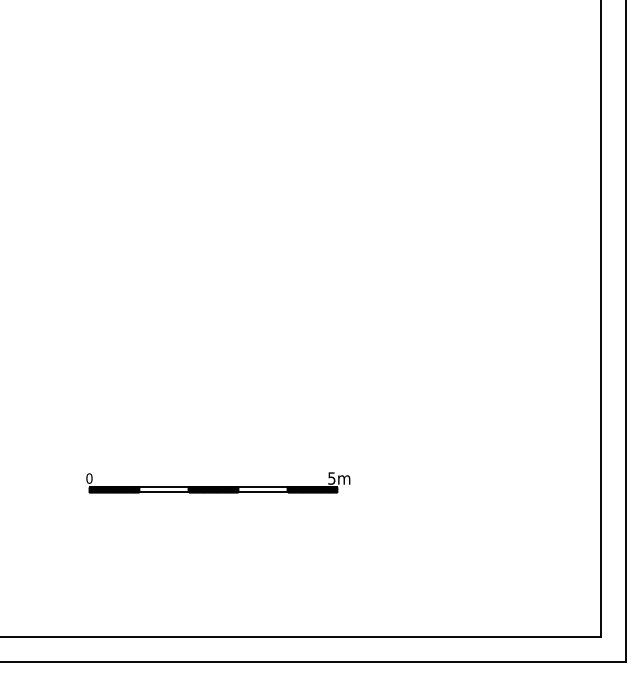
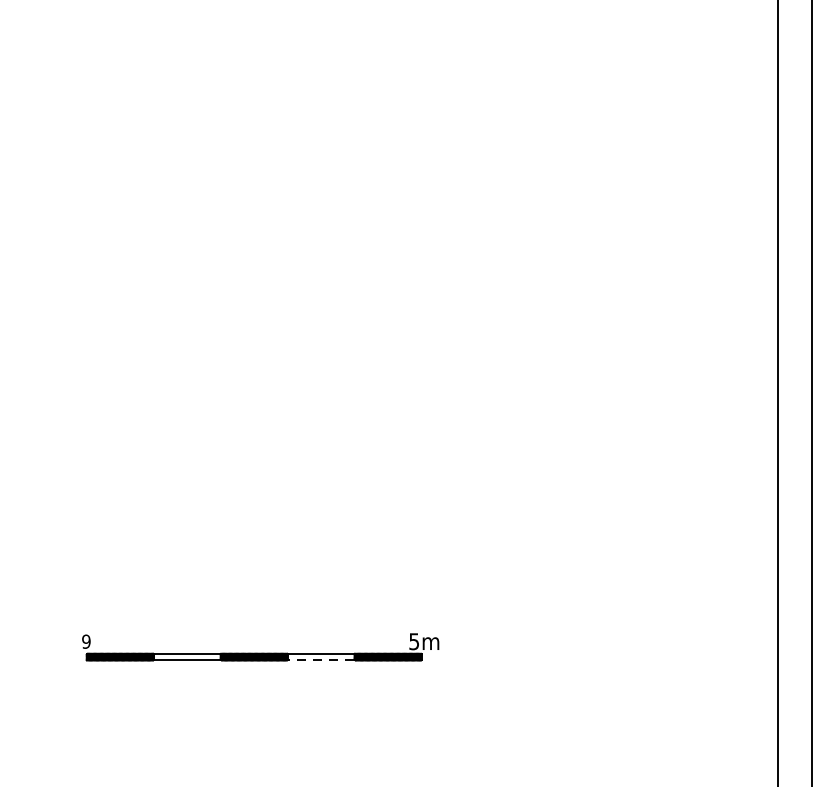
text: (89, 478) -> (86, 641), 0 -> 9
line: (262, 492) -> (320, 660), solid -> dashed

